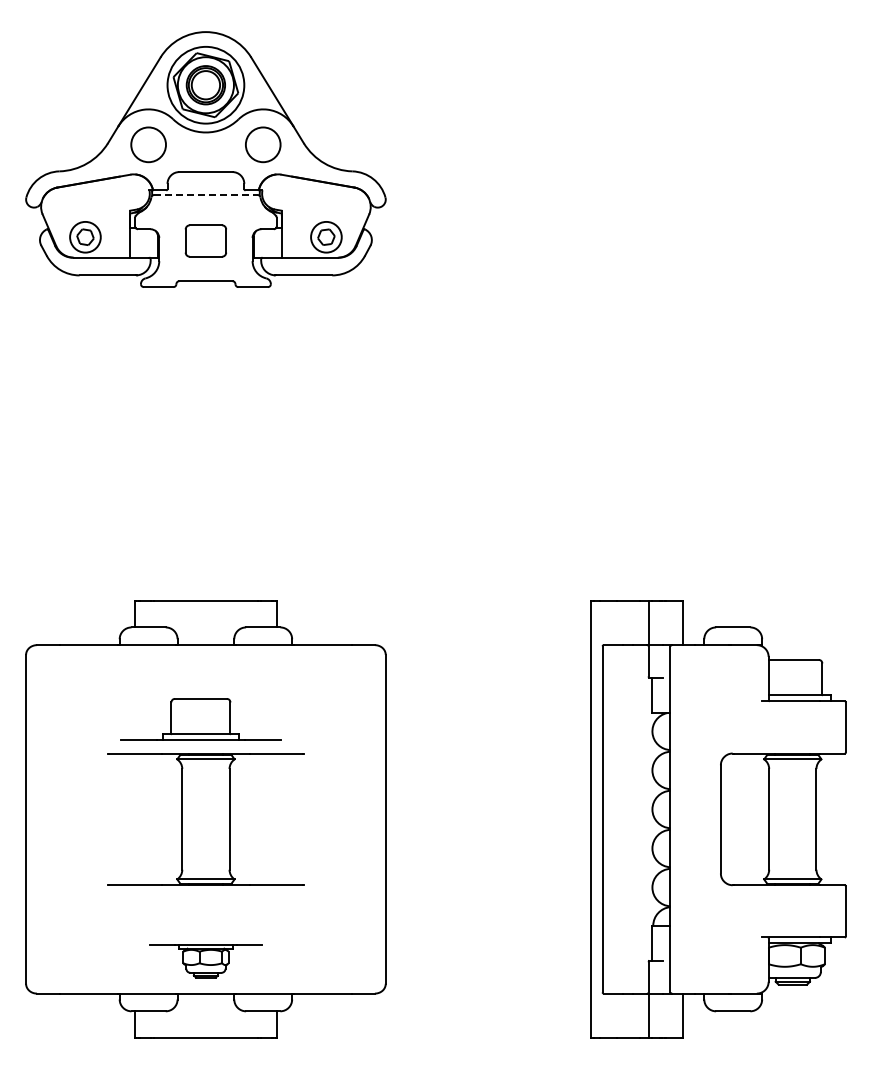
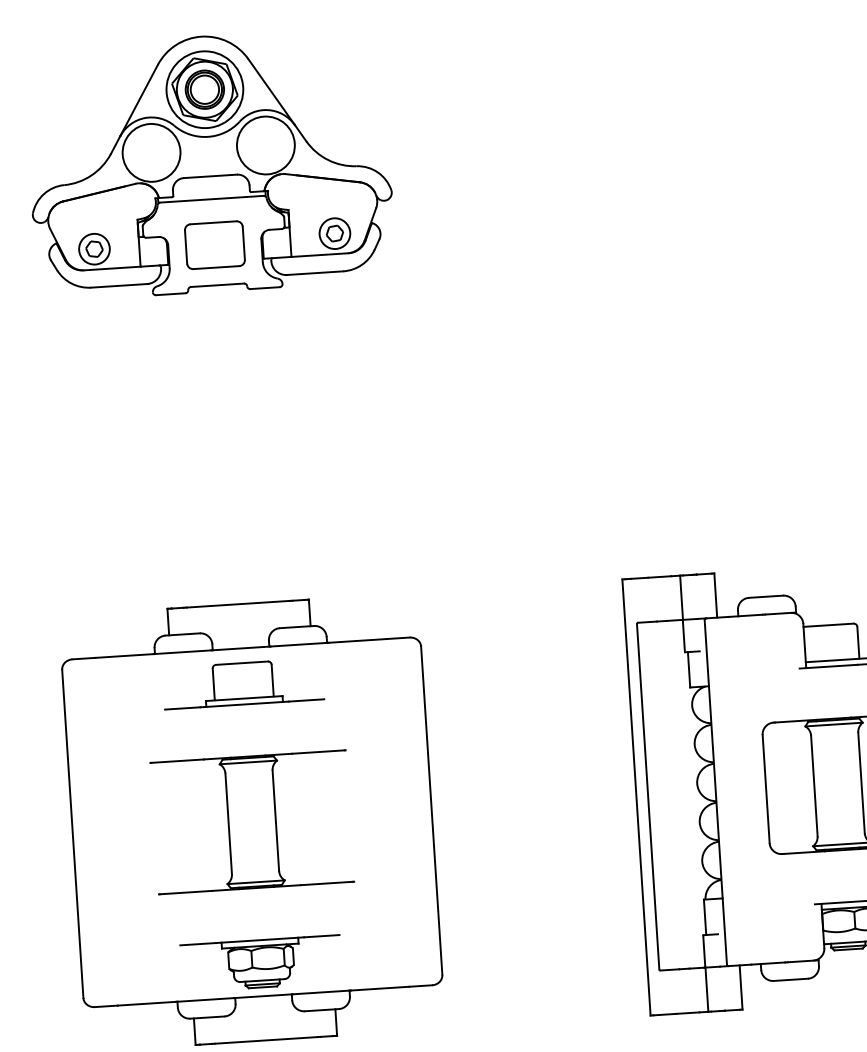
circle: (148, 144) -> (151, 152), size x1.67
circle: (263, 144) -> (266, 145), size x1.67
line: (205, 194) -> (211, 198), dashed -> solid
part: (205, 240) -> (214, 244), size x1.43
part: (200, 719) -> (242, 683), moved
part: (205, 960) -> (260, 963), size x1.43

